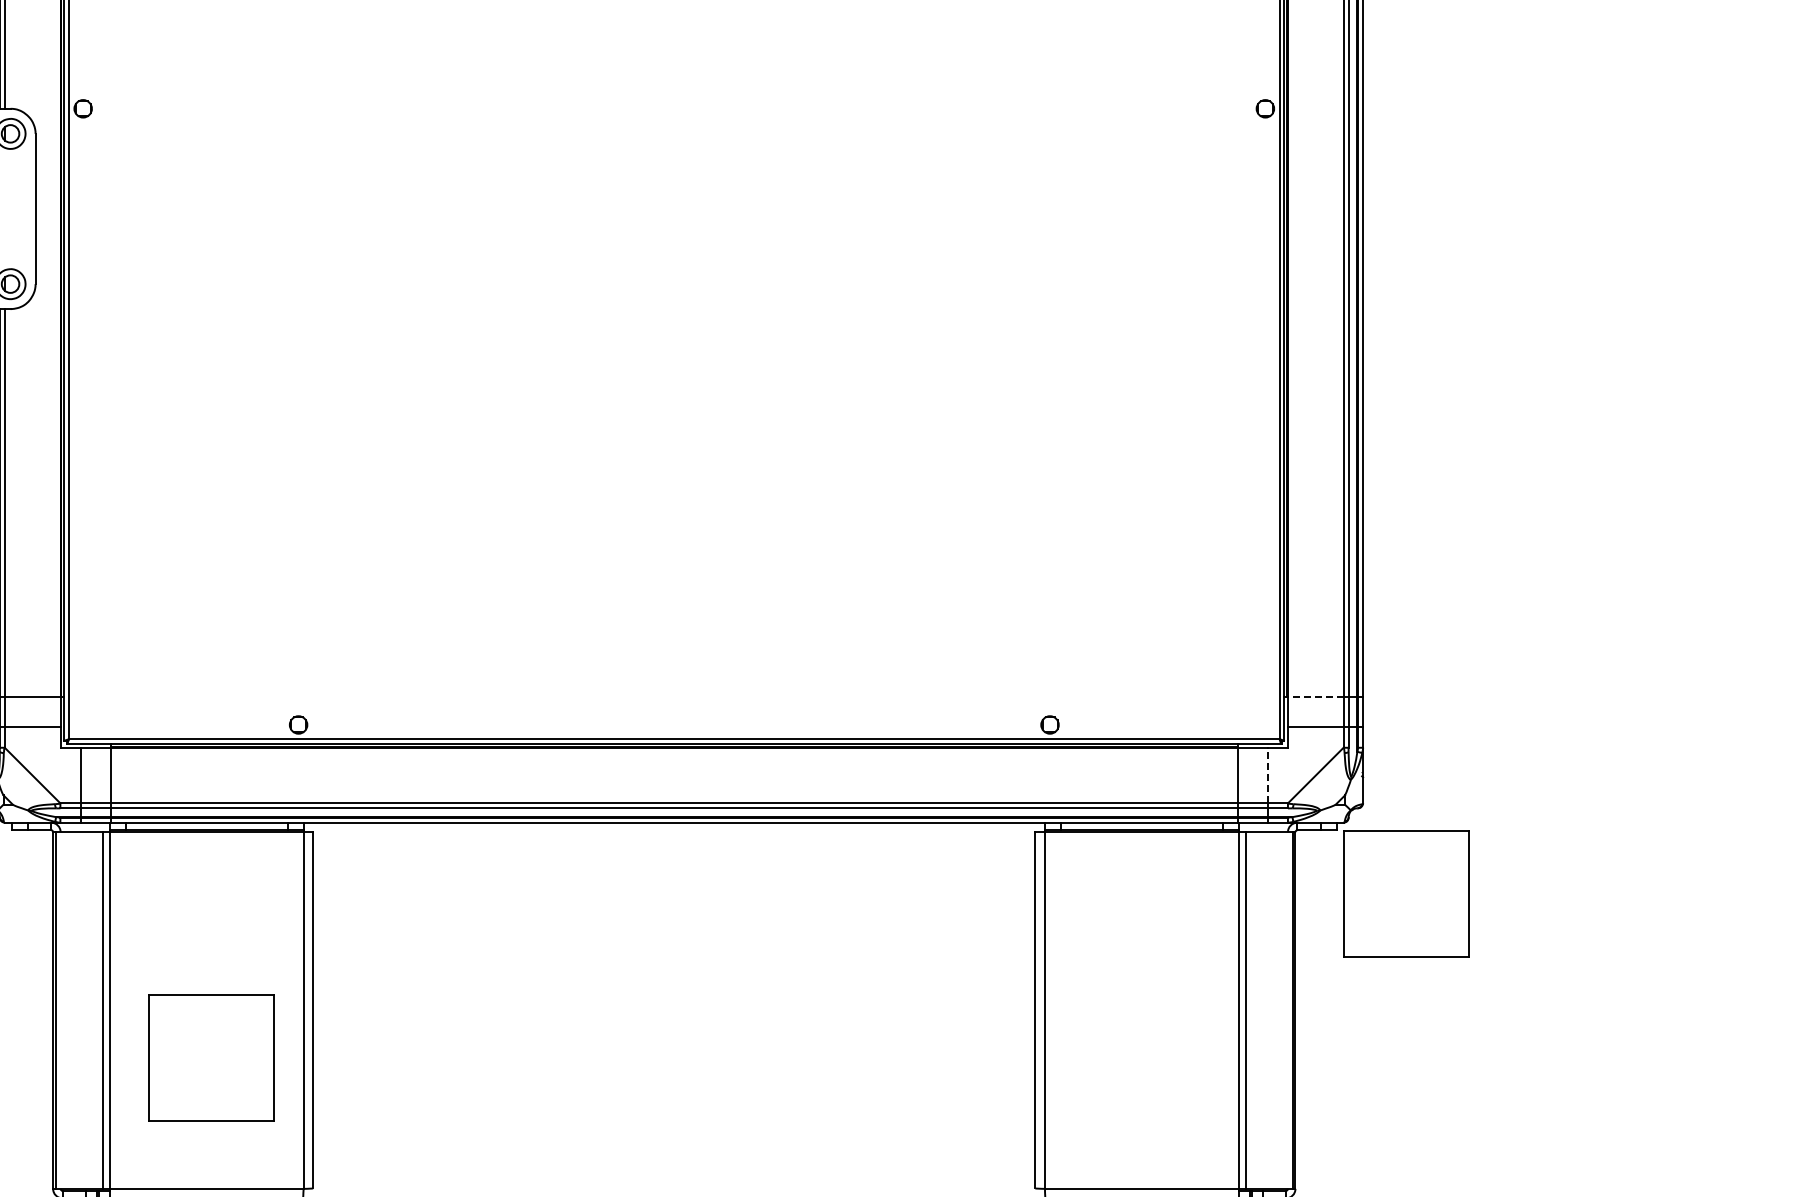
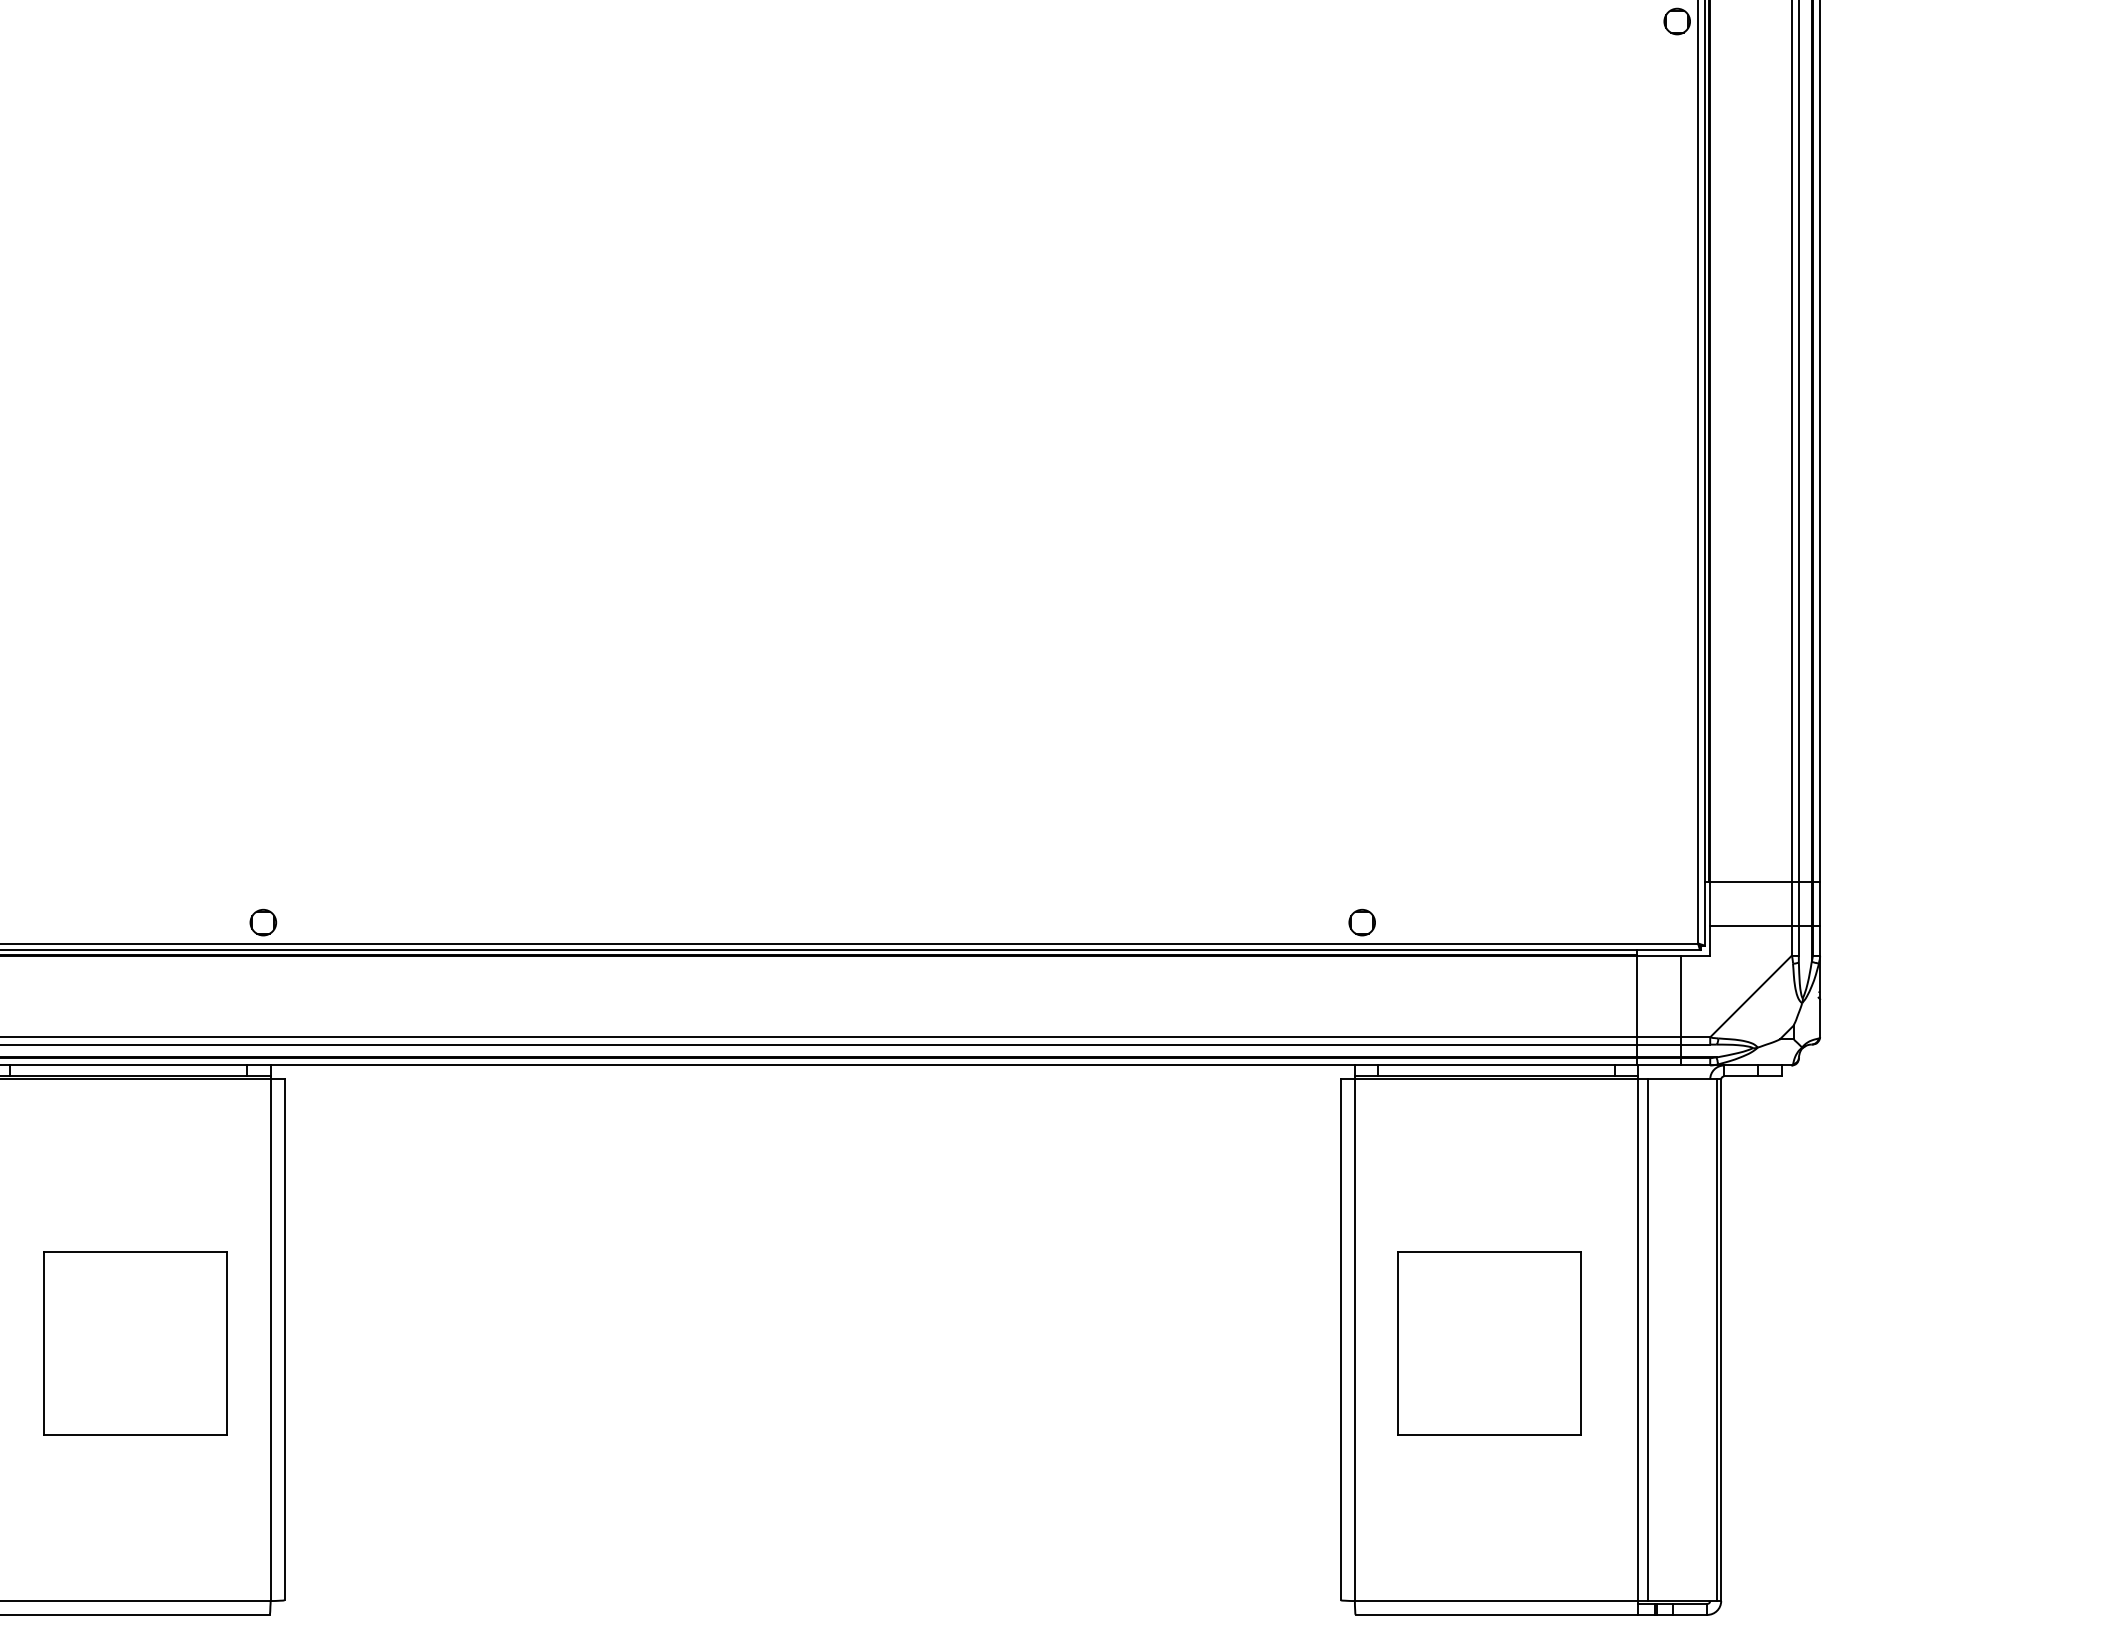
line: (1315, 697) -> (1750, 882), dashed -> solid
line: (1267, 775) -> (1680, 996), dashed -> solid
part: (1406, 893) -> (1490, 1343), moved
part: (211, 1057) -> (135, 1343), moved

